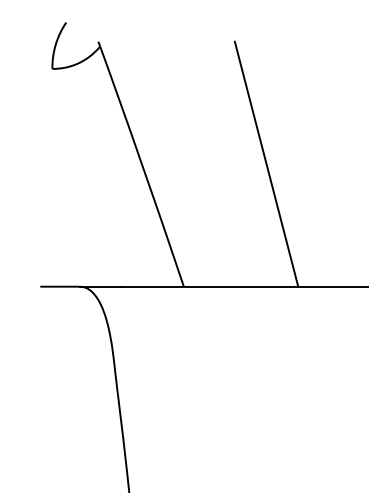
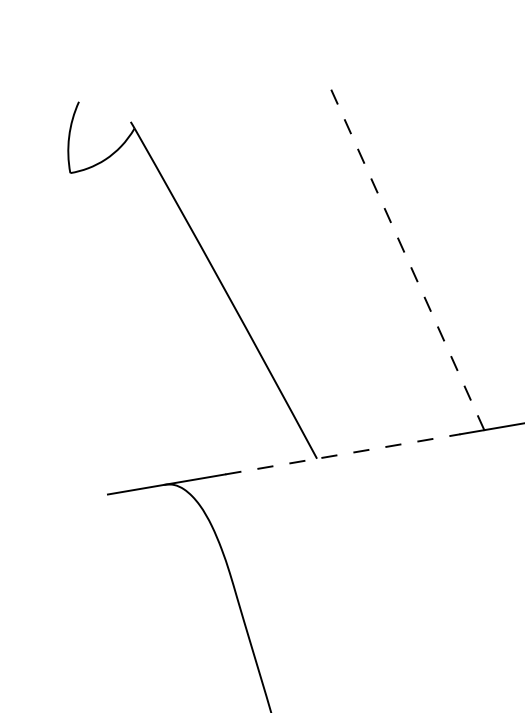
line: (266, 164) -> (407, 259), solid -> dashed
line: (202, 286) -> (344, 453), solid -> dashed

